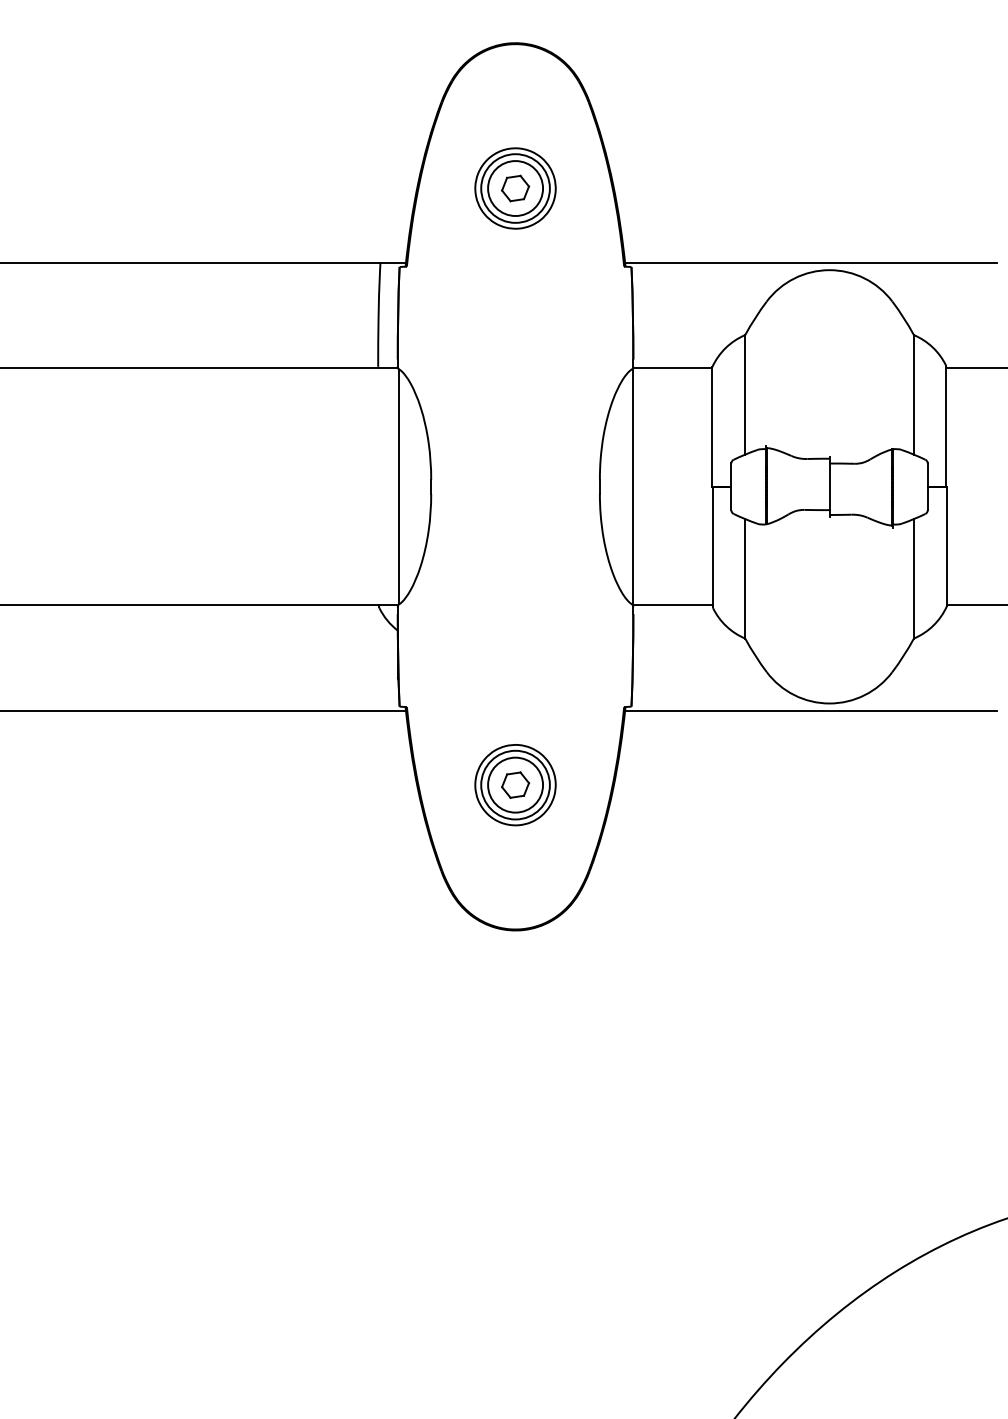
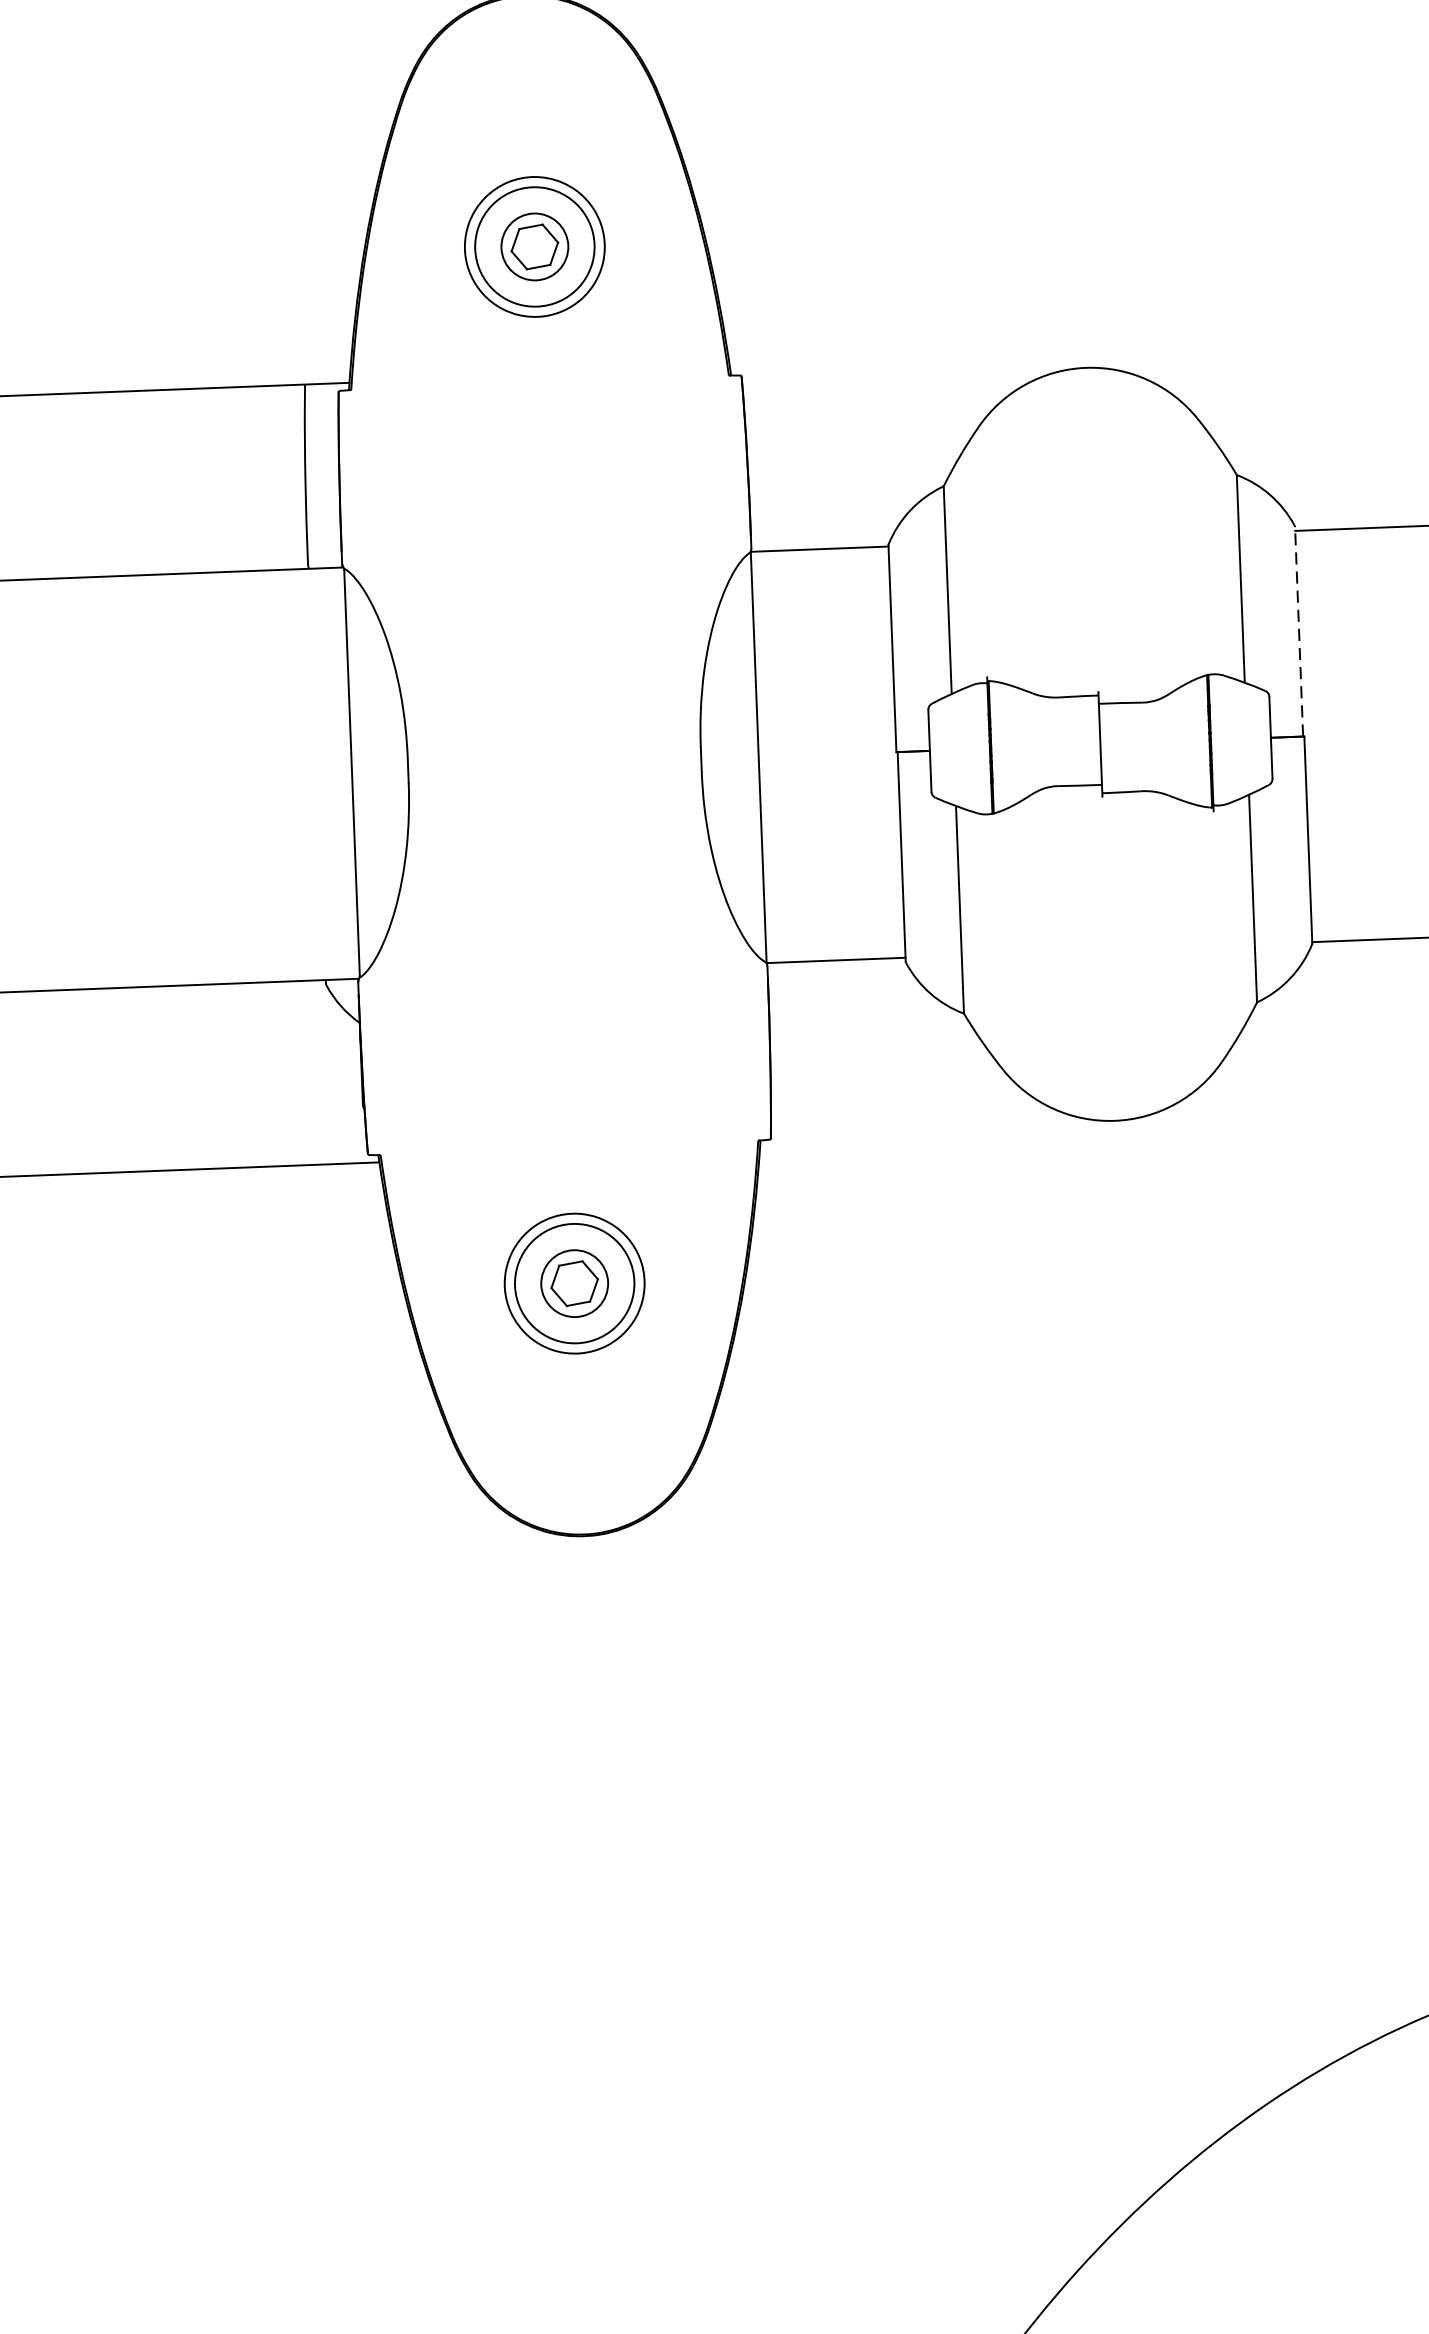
circle: (515, 188) -> (534, 246), size x0.7
line: (811, 262) -> (1054, 355), removed
line: (946, 426) -> (1299, 631), solid -> dashed
line: (811, 711) -> (1084, 1135), removed
circle: (515, 784) -> (574, 1282), size x0.7

